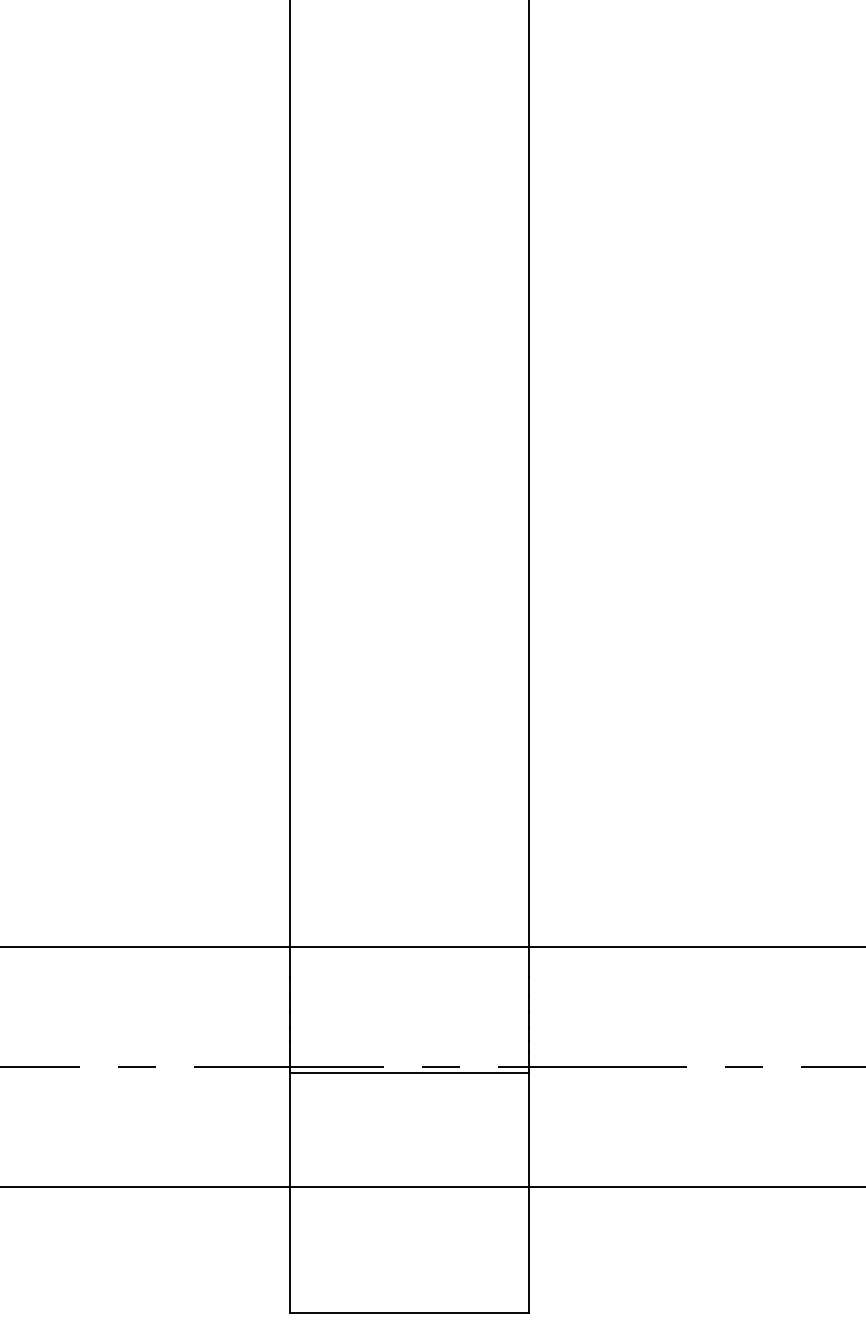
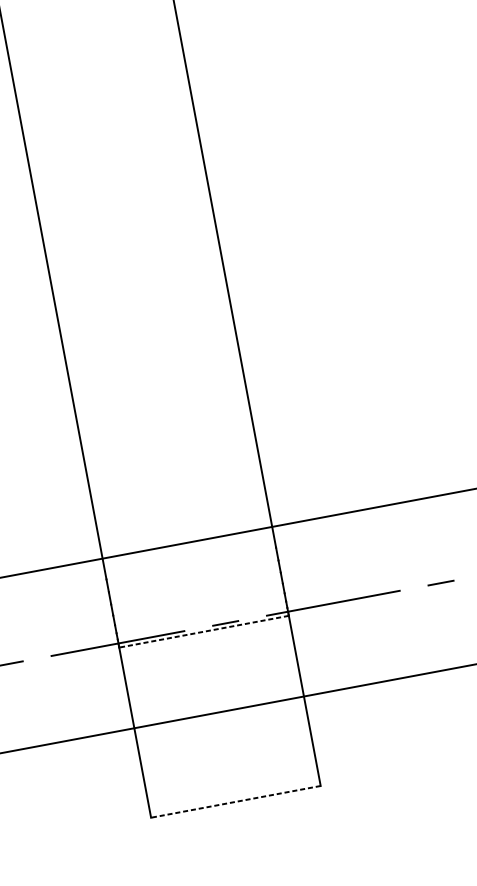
line: (409, 1072) -> (204, 631), solid -> dashed
line: (409, 1312) -> (236, 801), solid -> dashed

